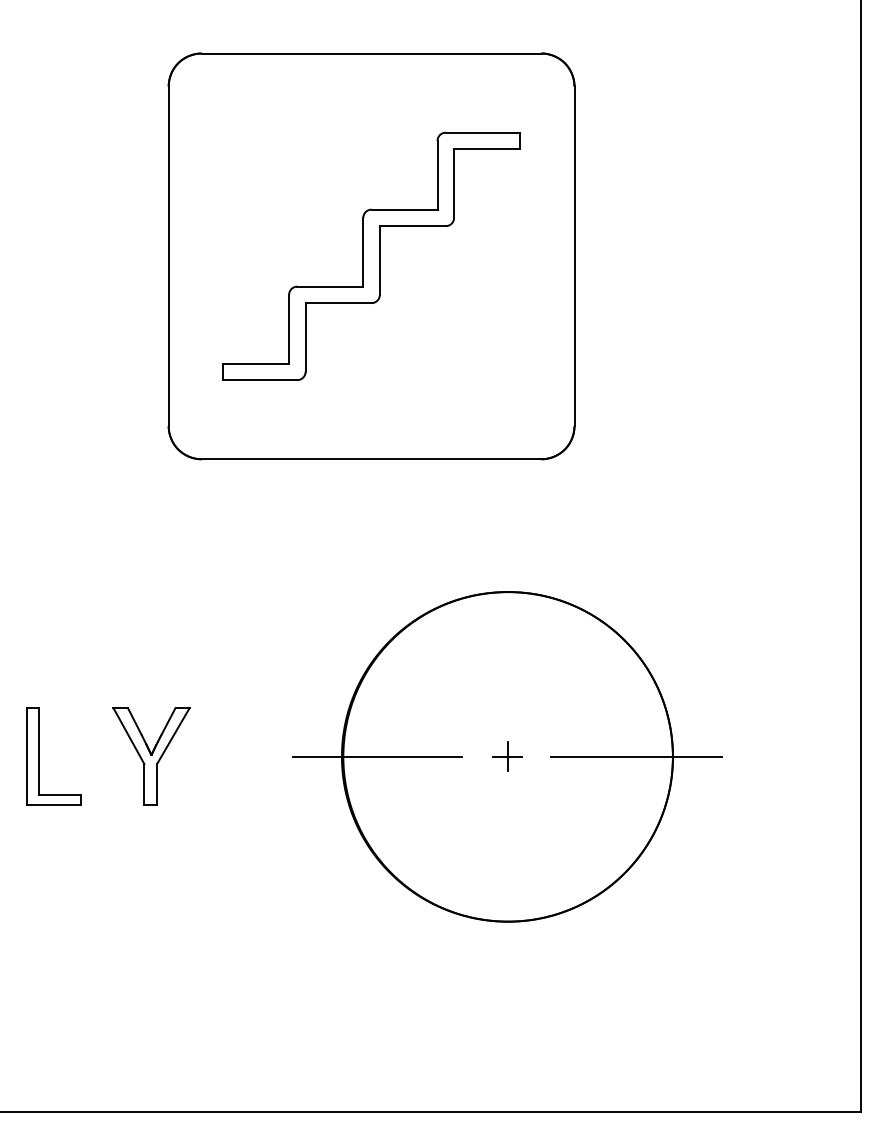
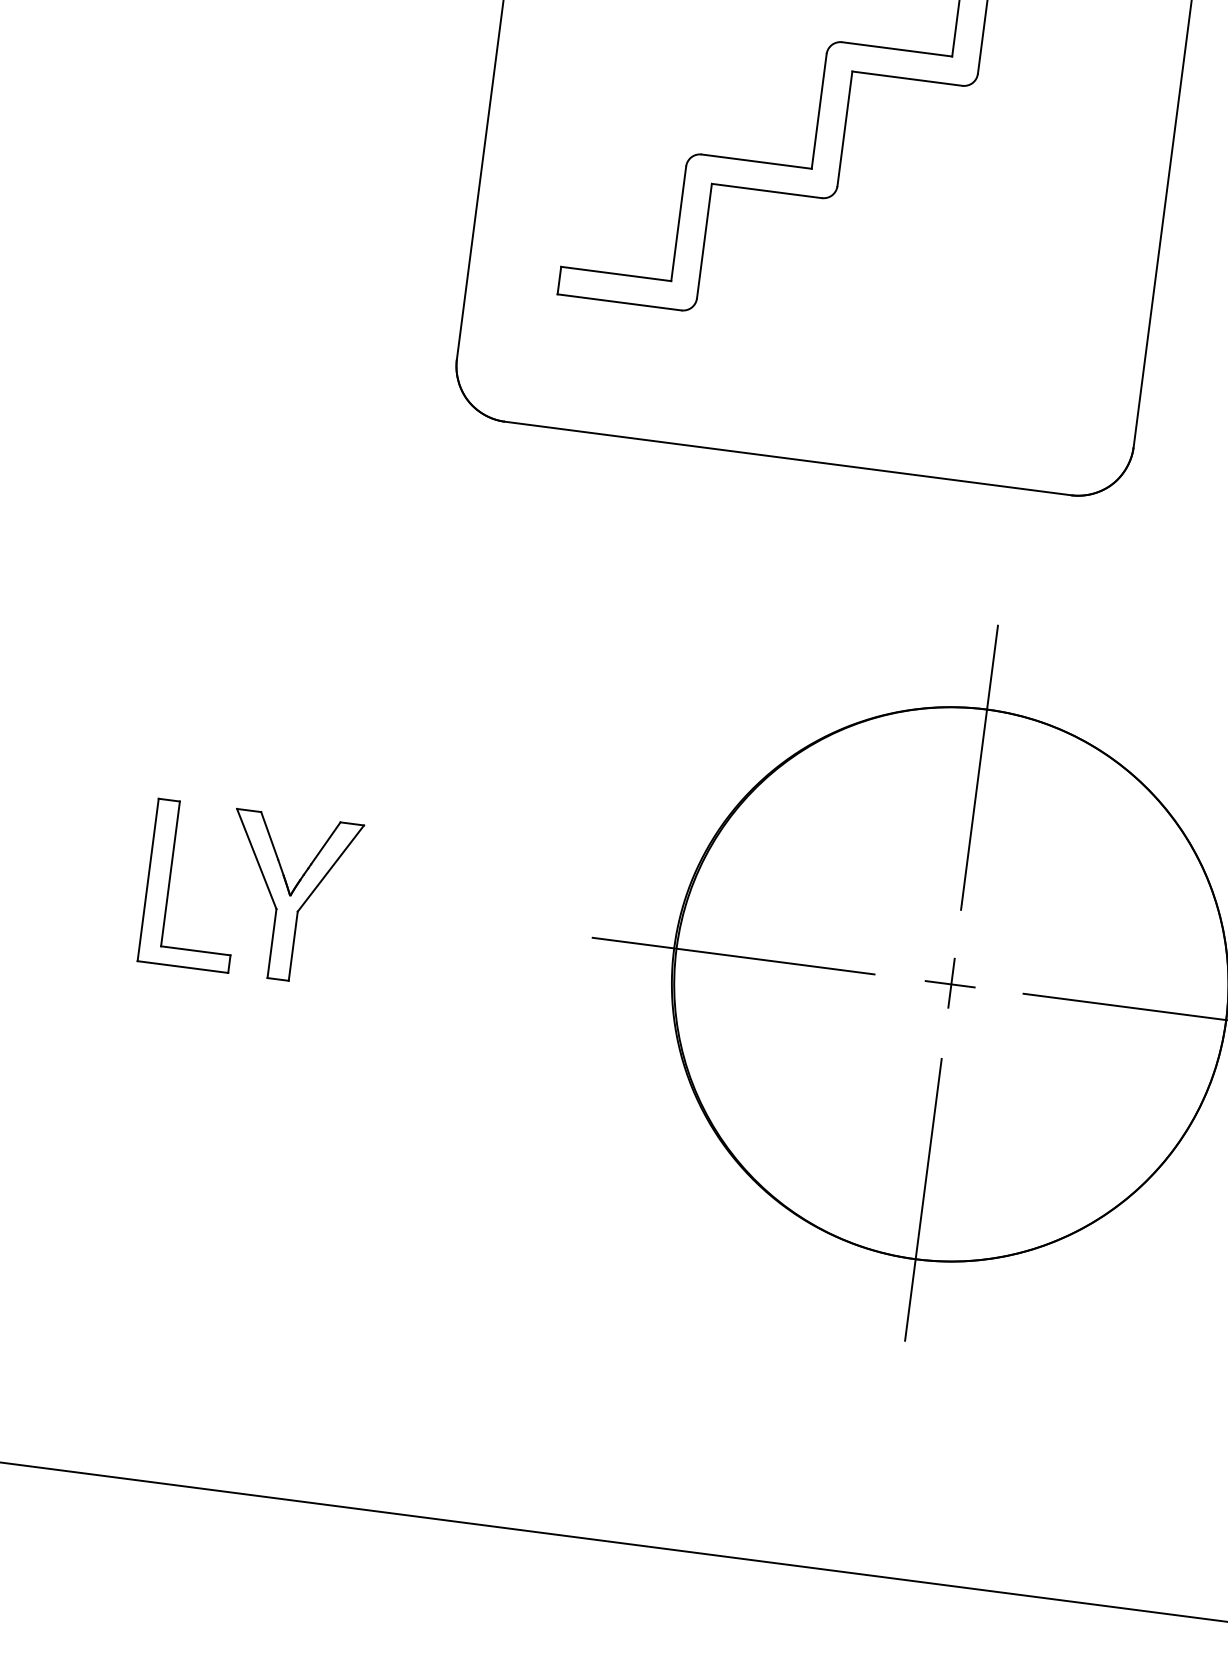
line: (508, 626) -> (980, 767), added
part: (151, 756) -> (289, 897), moved
line: (508, 885) -> (924, 1198), added

